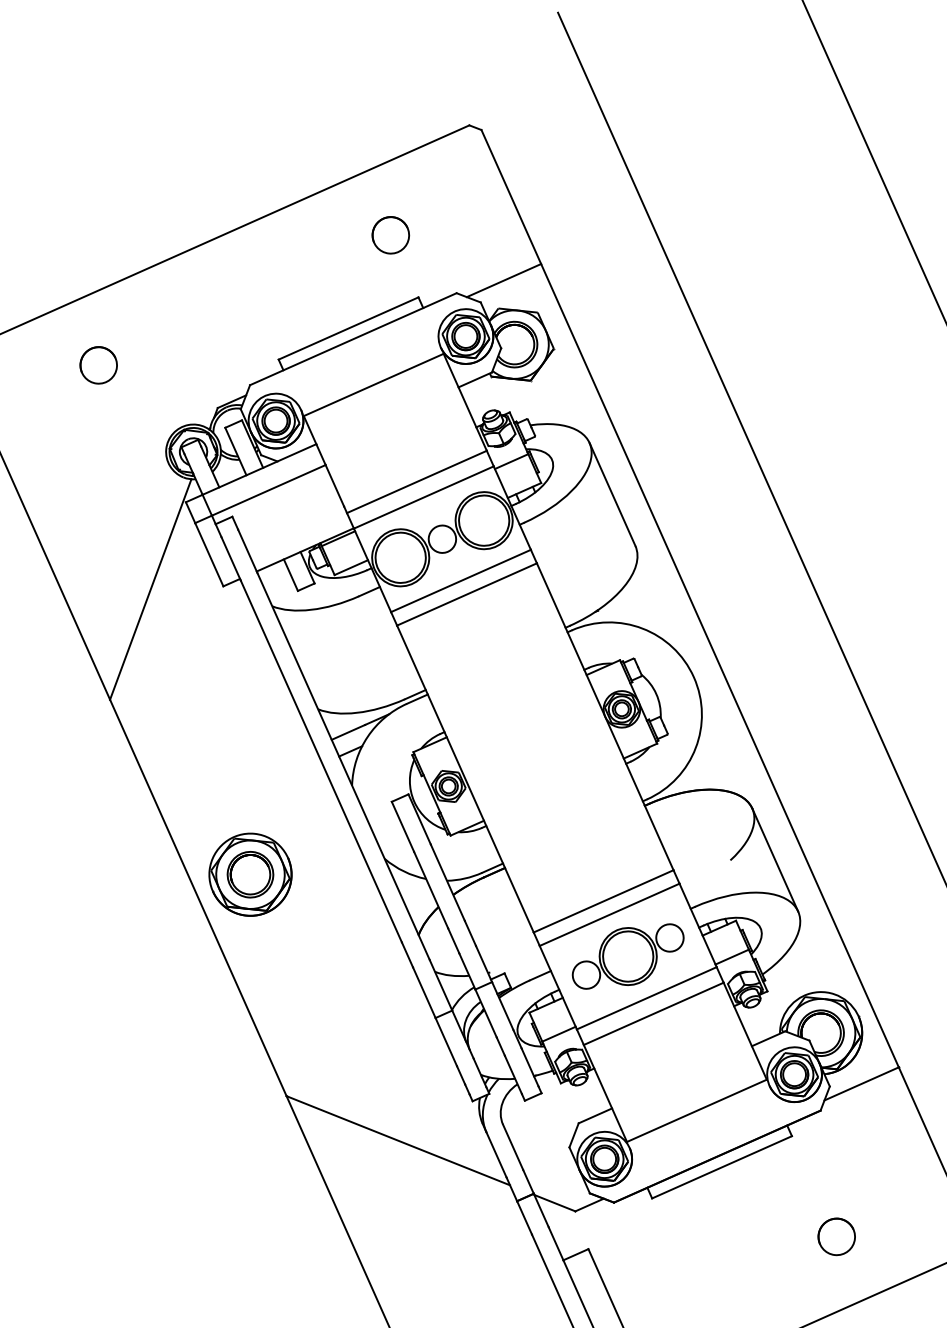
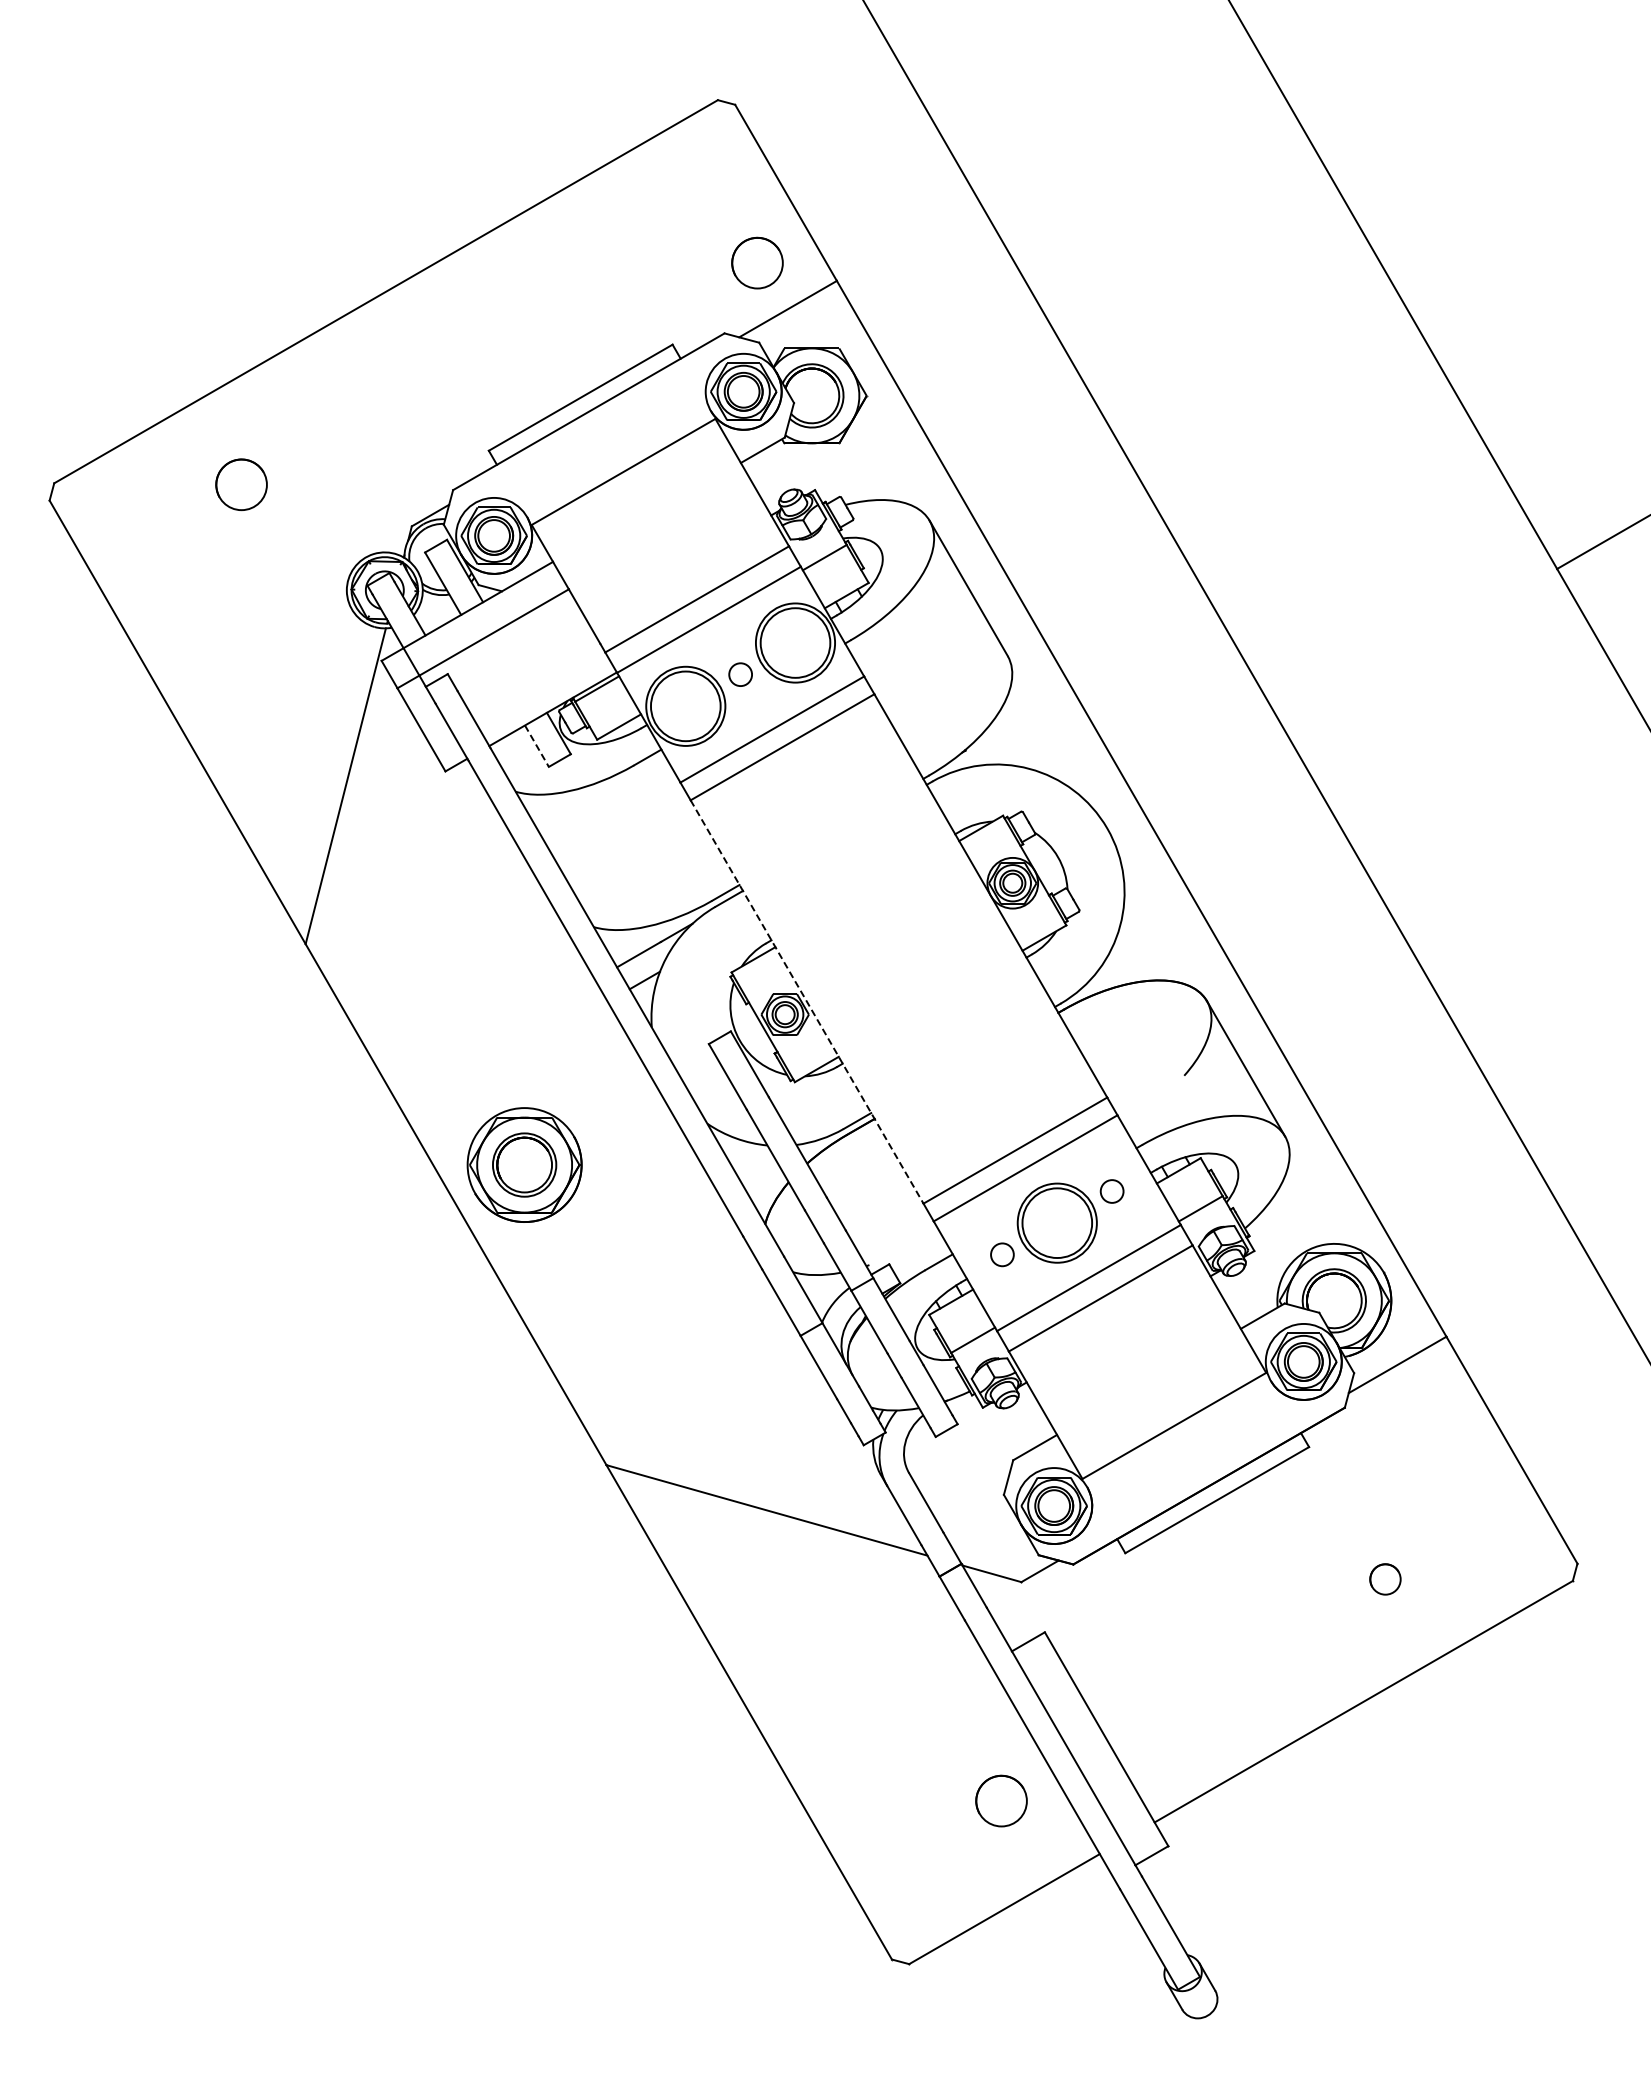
part: (390, 234) -> (757, 262), moved
circle: (442, 539) -> (740, 674), size x0.6
line: (290, 575) -> (536, 746), solid -> dashed
line: (465, 778) -> (807, 1001), solid -> dashed
circle: (670, 938) -> (1112, 1191), size x0.6
circle: (586, 974) -> (1002, 1254), size x0.6
circle: (836, 1236) -> (1385, 1579), size x0.6

